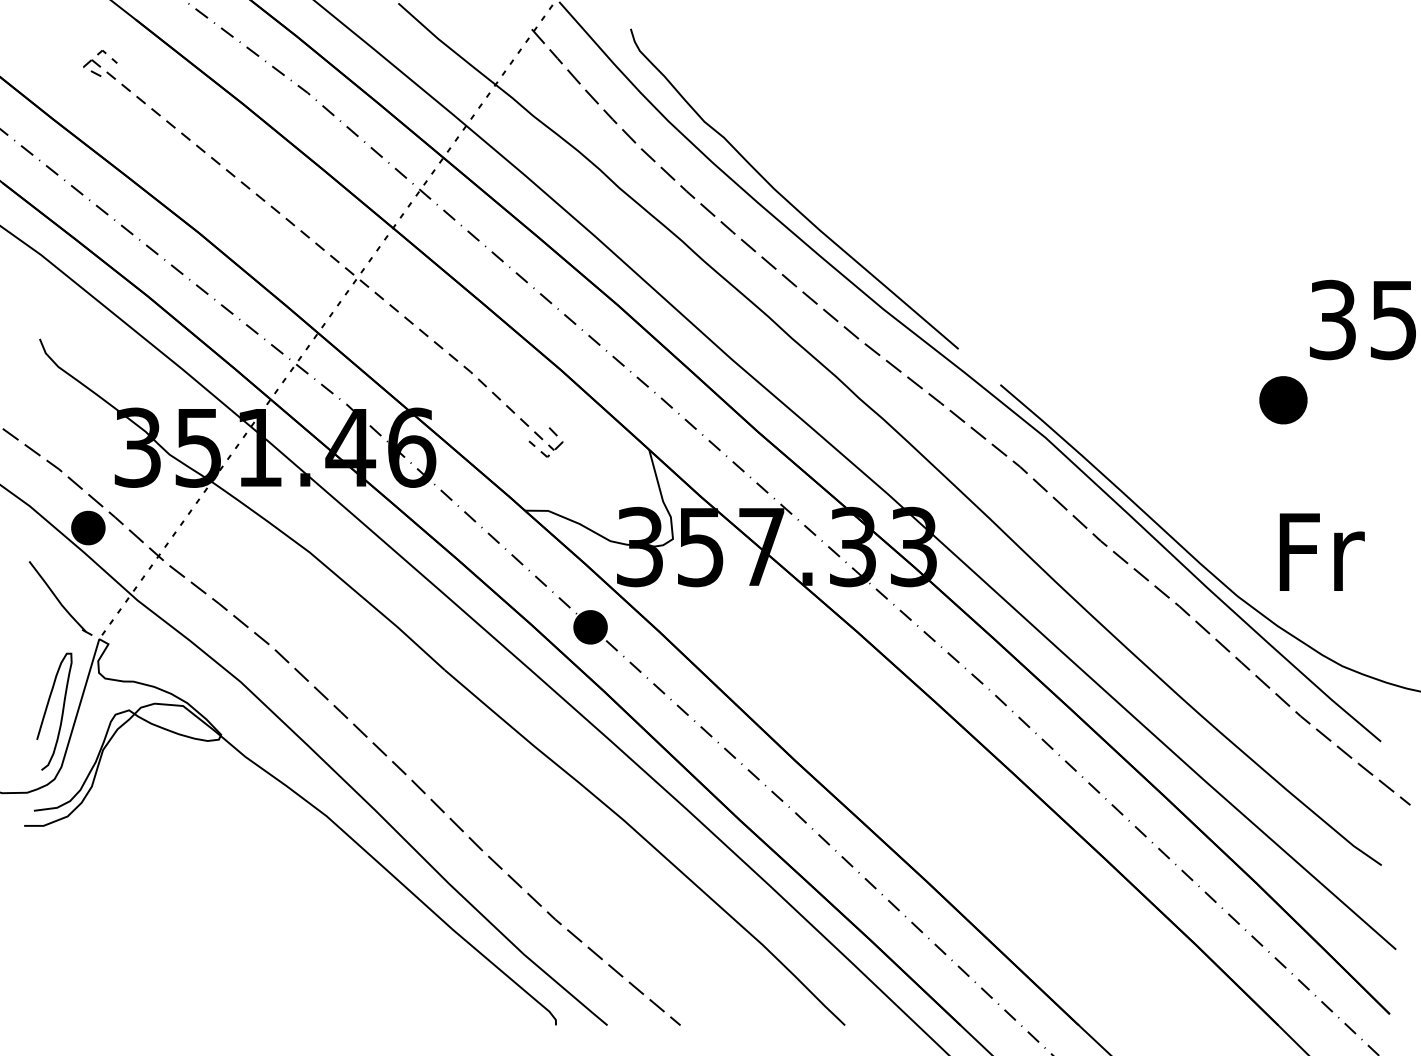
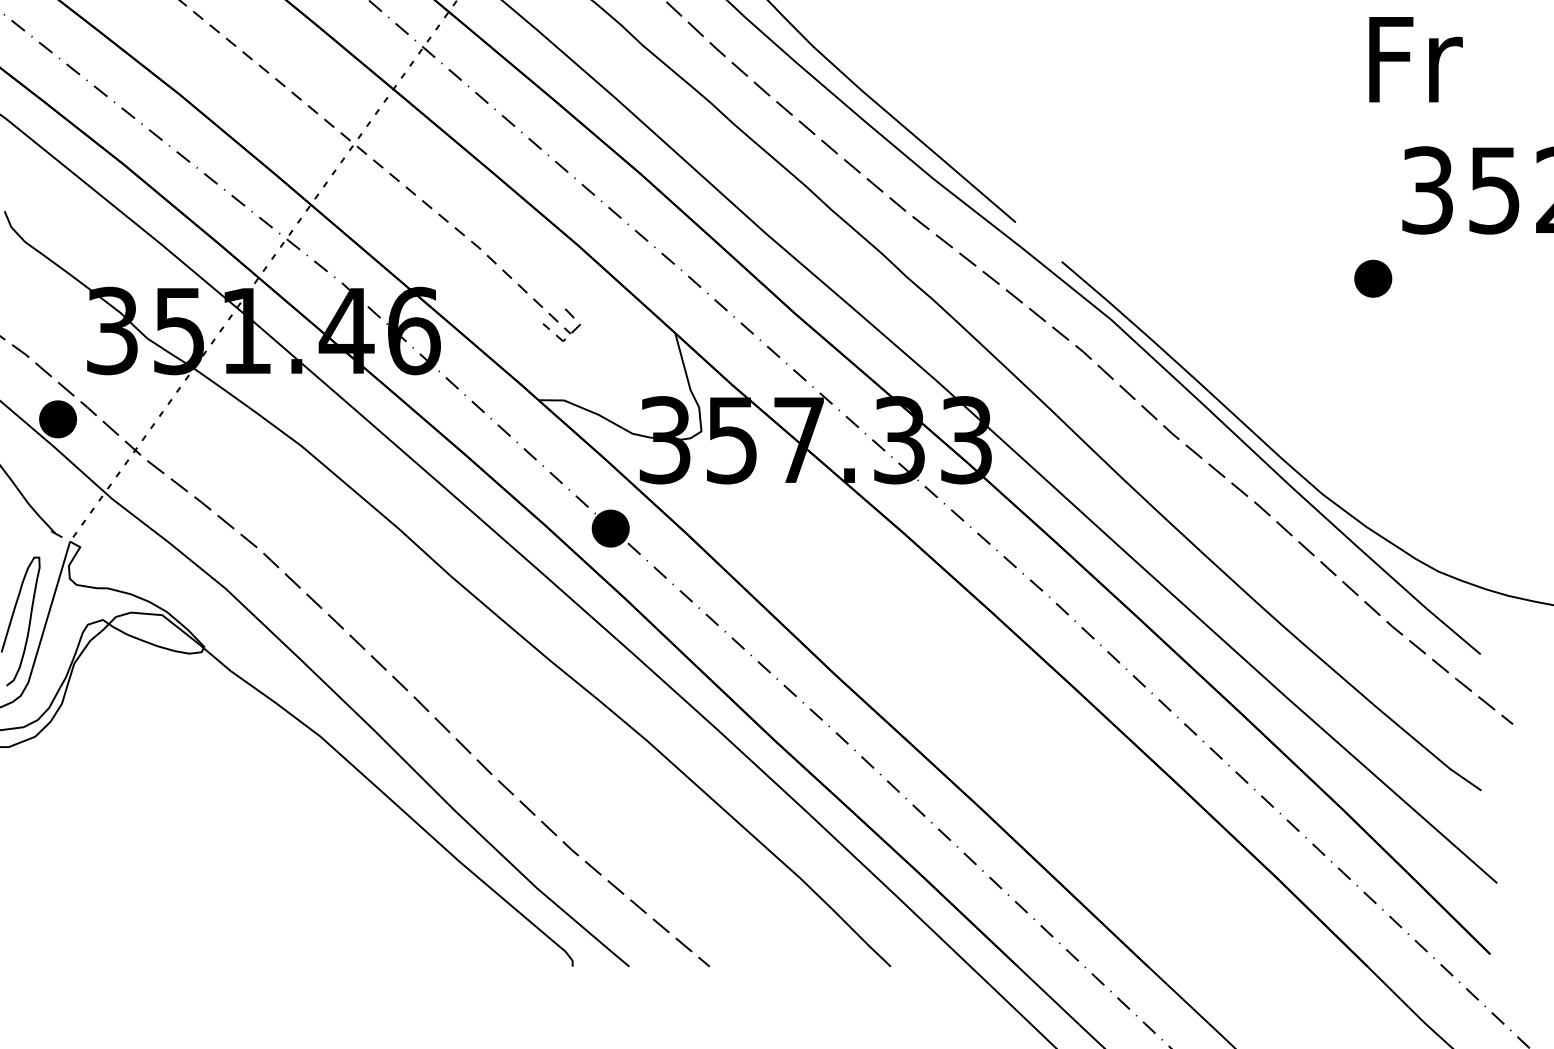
part: (1283, 400) -> (1373, 278), size x0.71
text: (1321, 551) -> (1415, 58), moved

